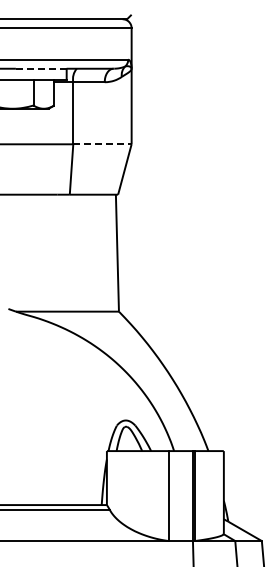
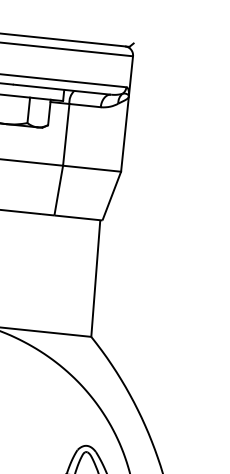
line: (41, 68) -> (39, 87), dashed -> solid
line: (102, 144) -> (92, 168), dashed -> solid

